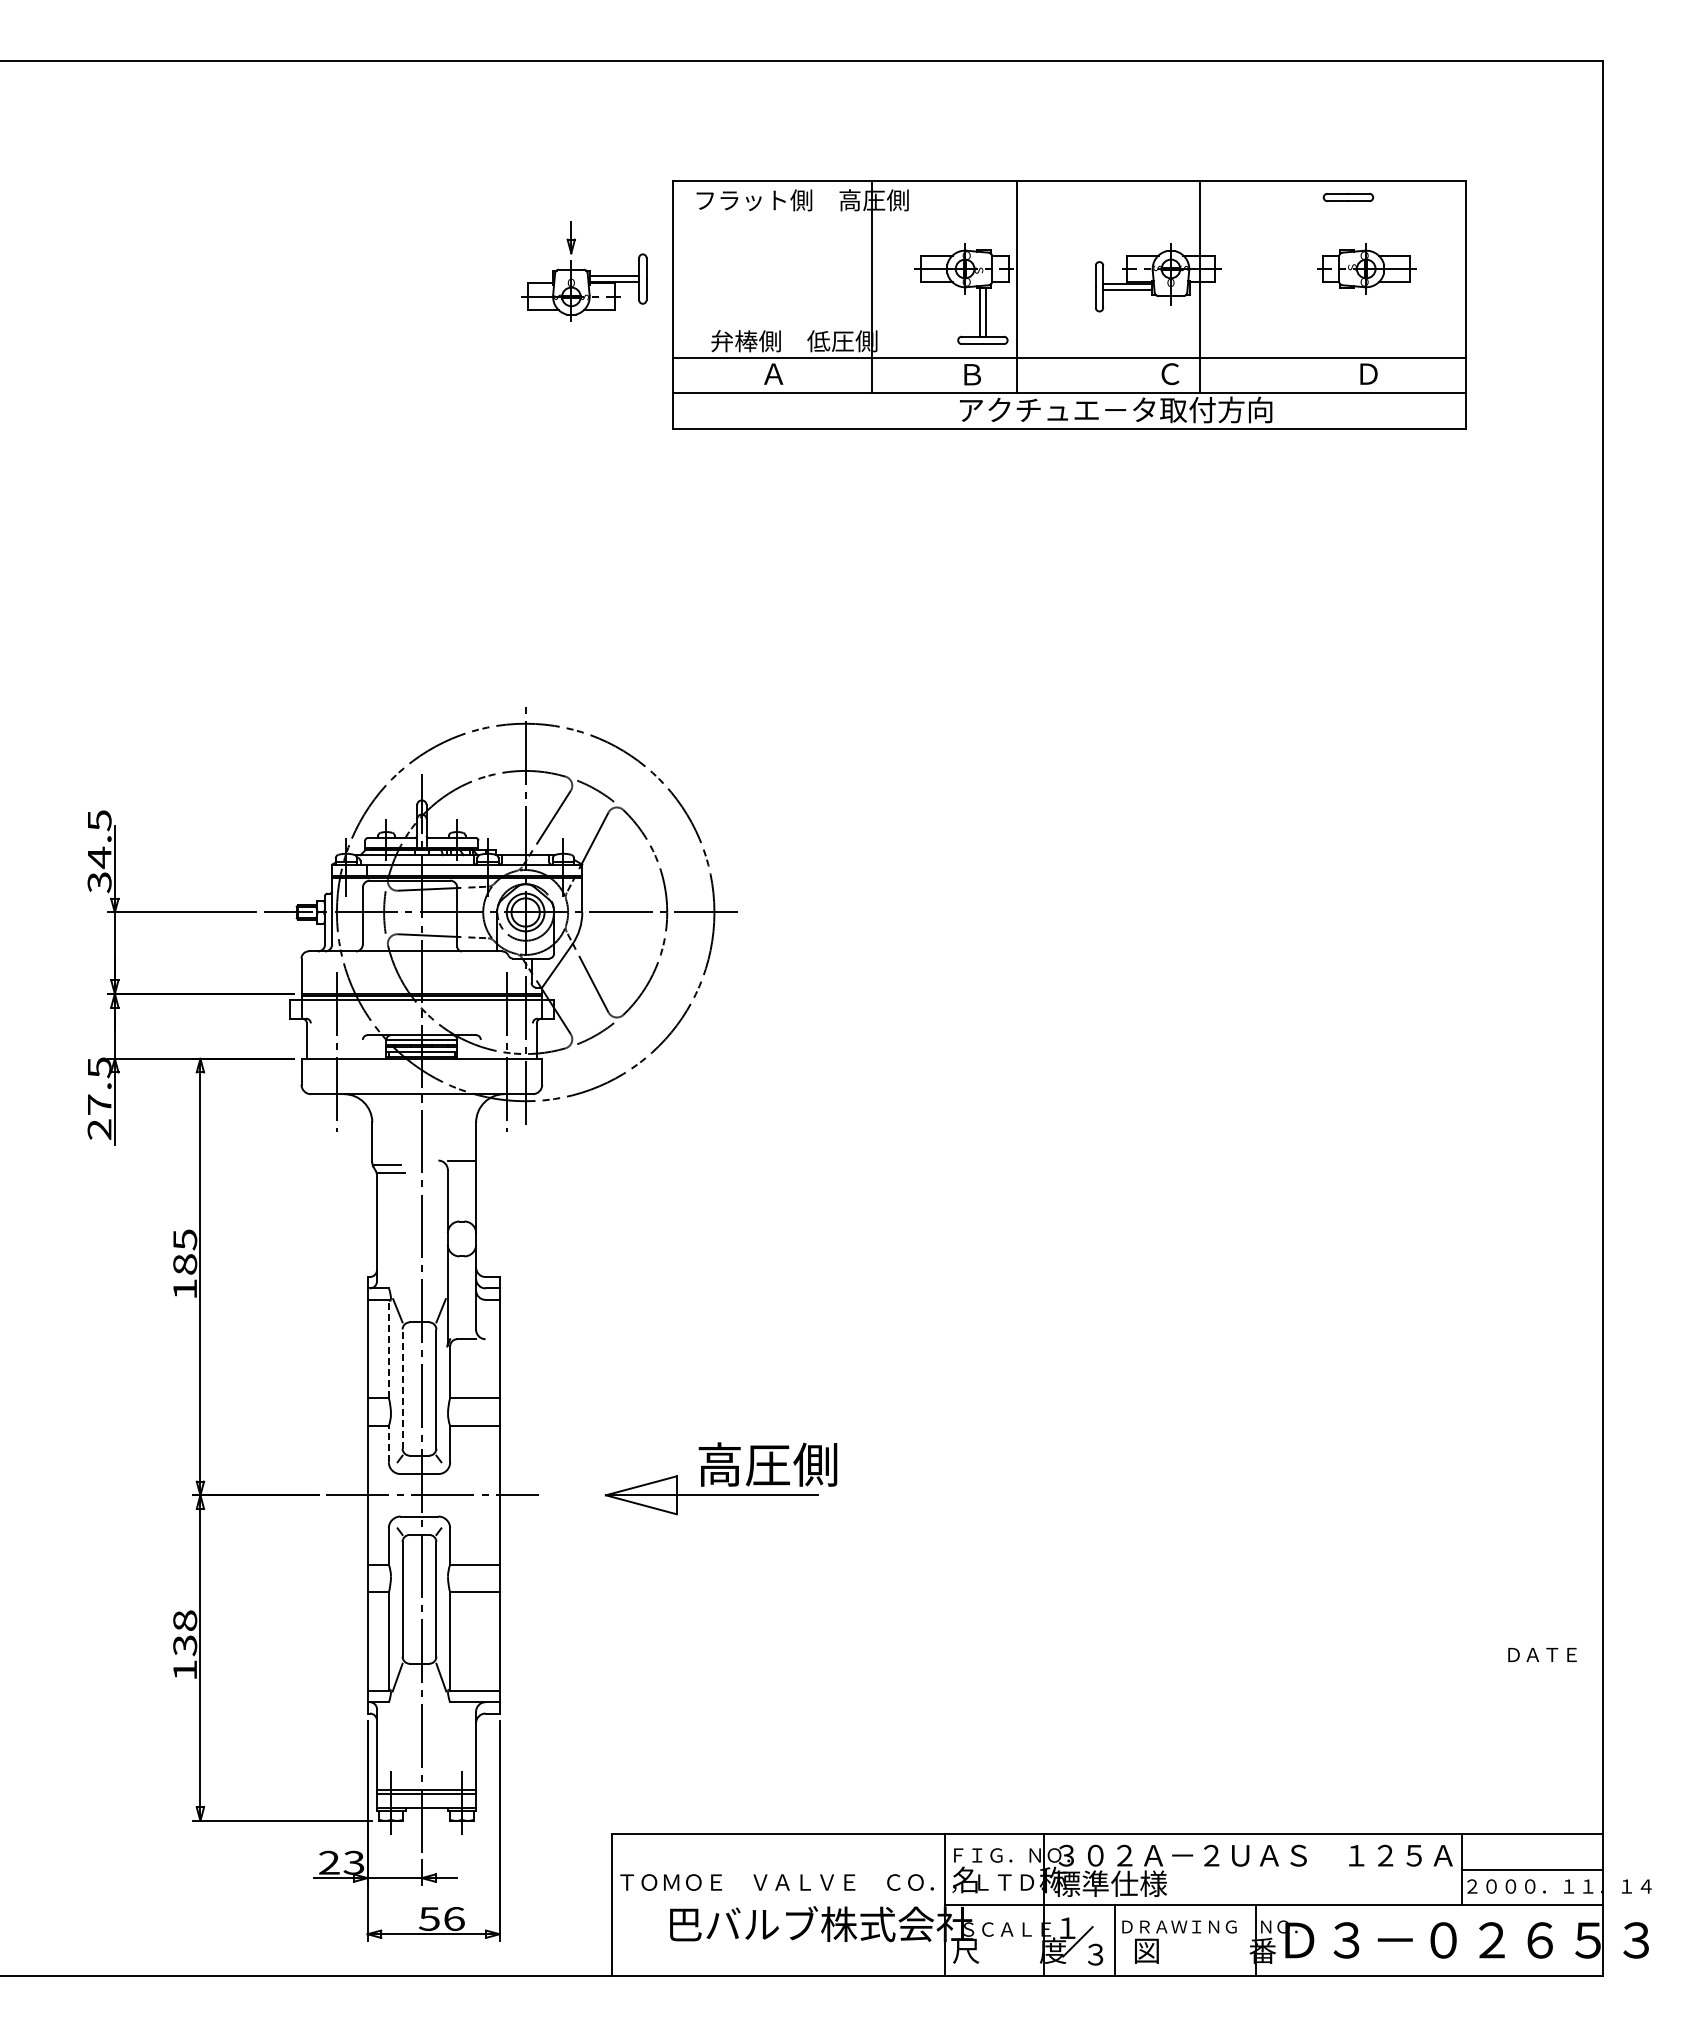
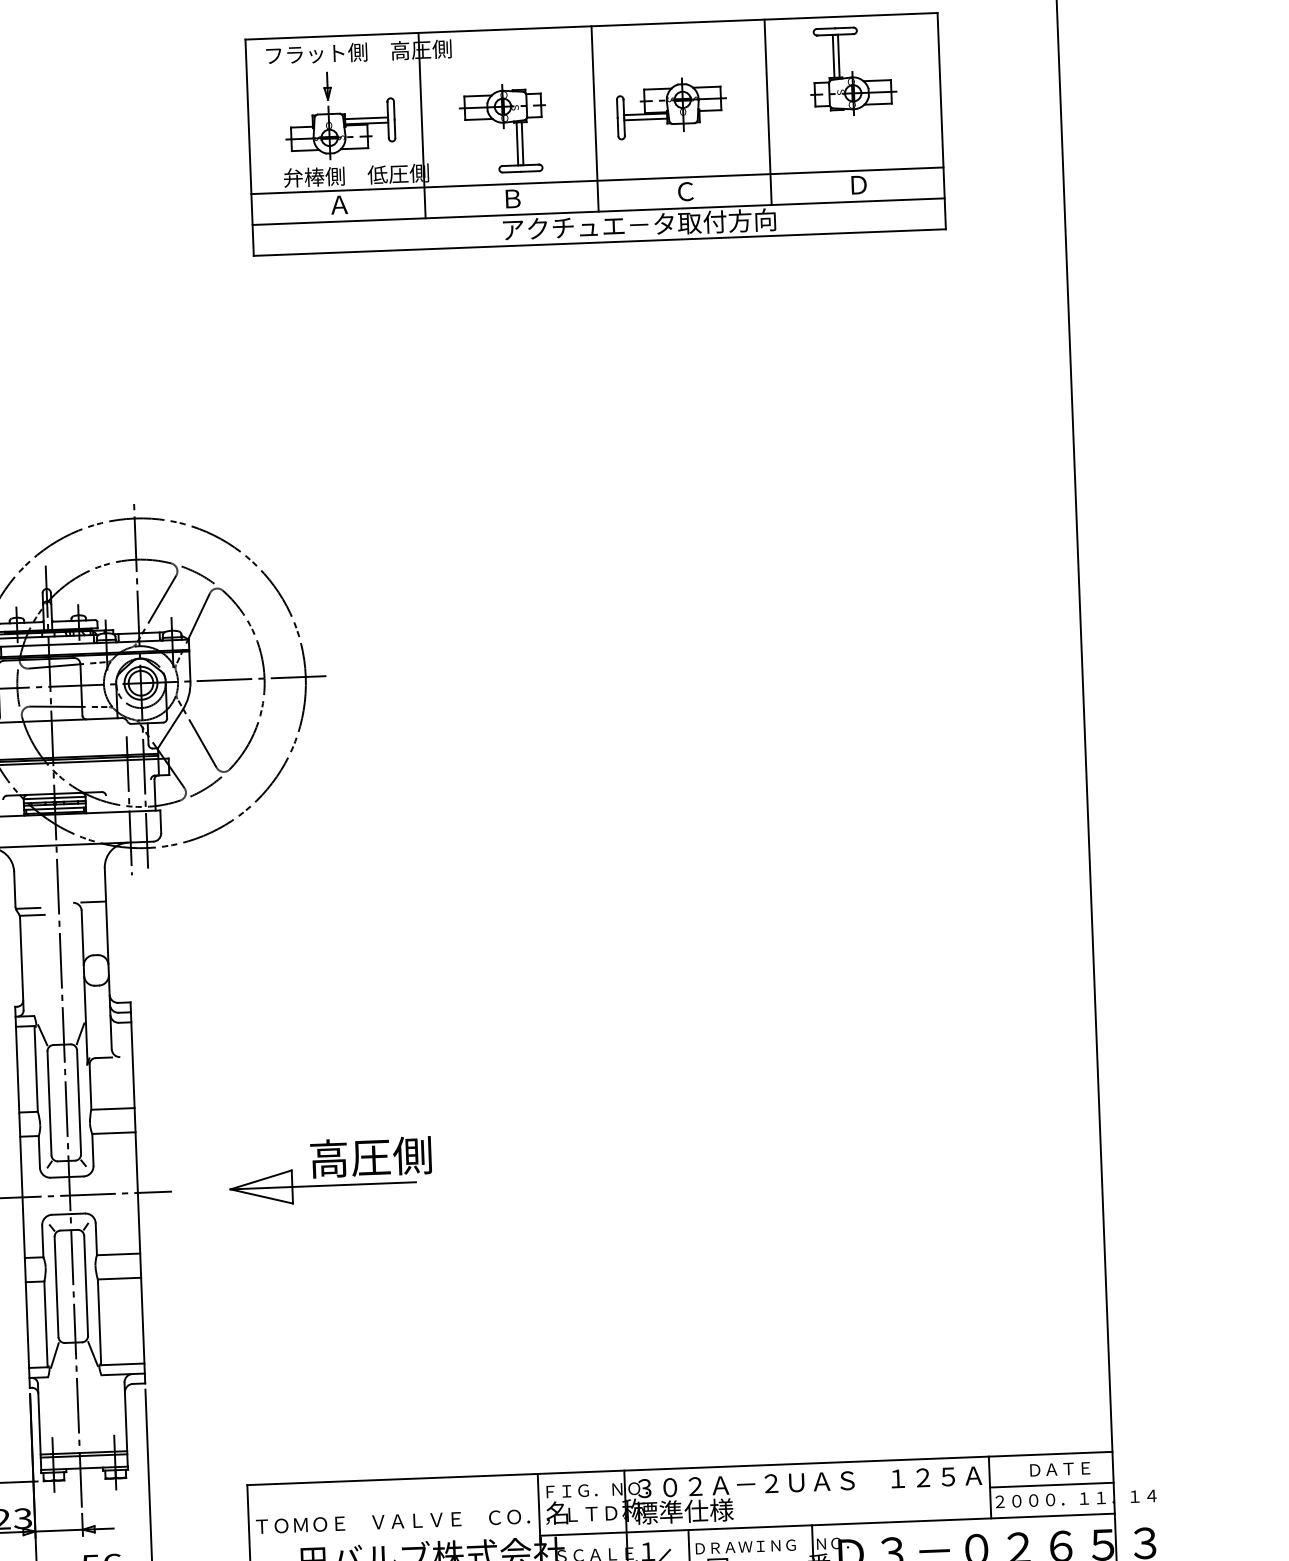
line: (1345, 225) -> (833, 56), added
line: (1351, 225) -> (838, 55), added
part: (584, 271) -> (340, 115), moved
line: (1016, 286) -> (594, 118), moved
line: (1200, 286) -> (768, 111), moved
line: (388, 1348) -> (35, 1068), dashed -> solid
line: (402, 1389) -> (49, 1103), dashed -> solid
line: (388, 1443) -> (39, 1151), dashed -> solid
text: (1542, 1654) -> (1060, 1468), moved

